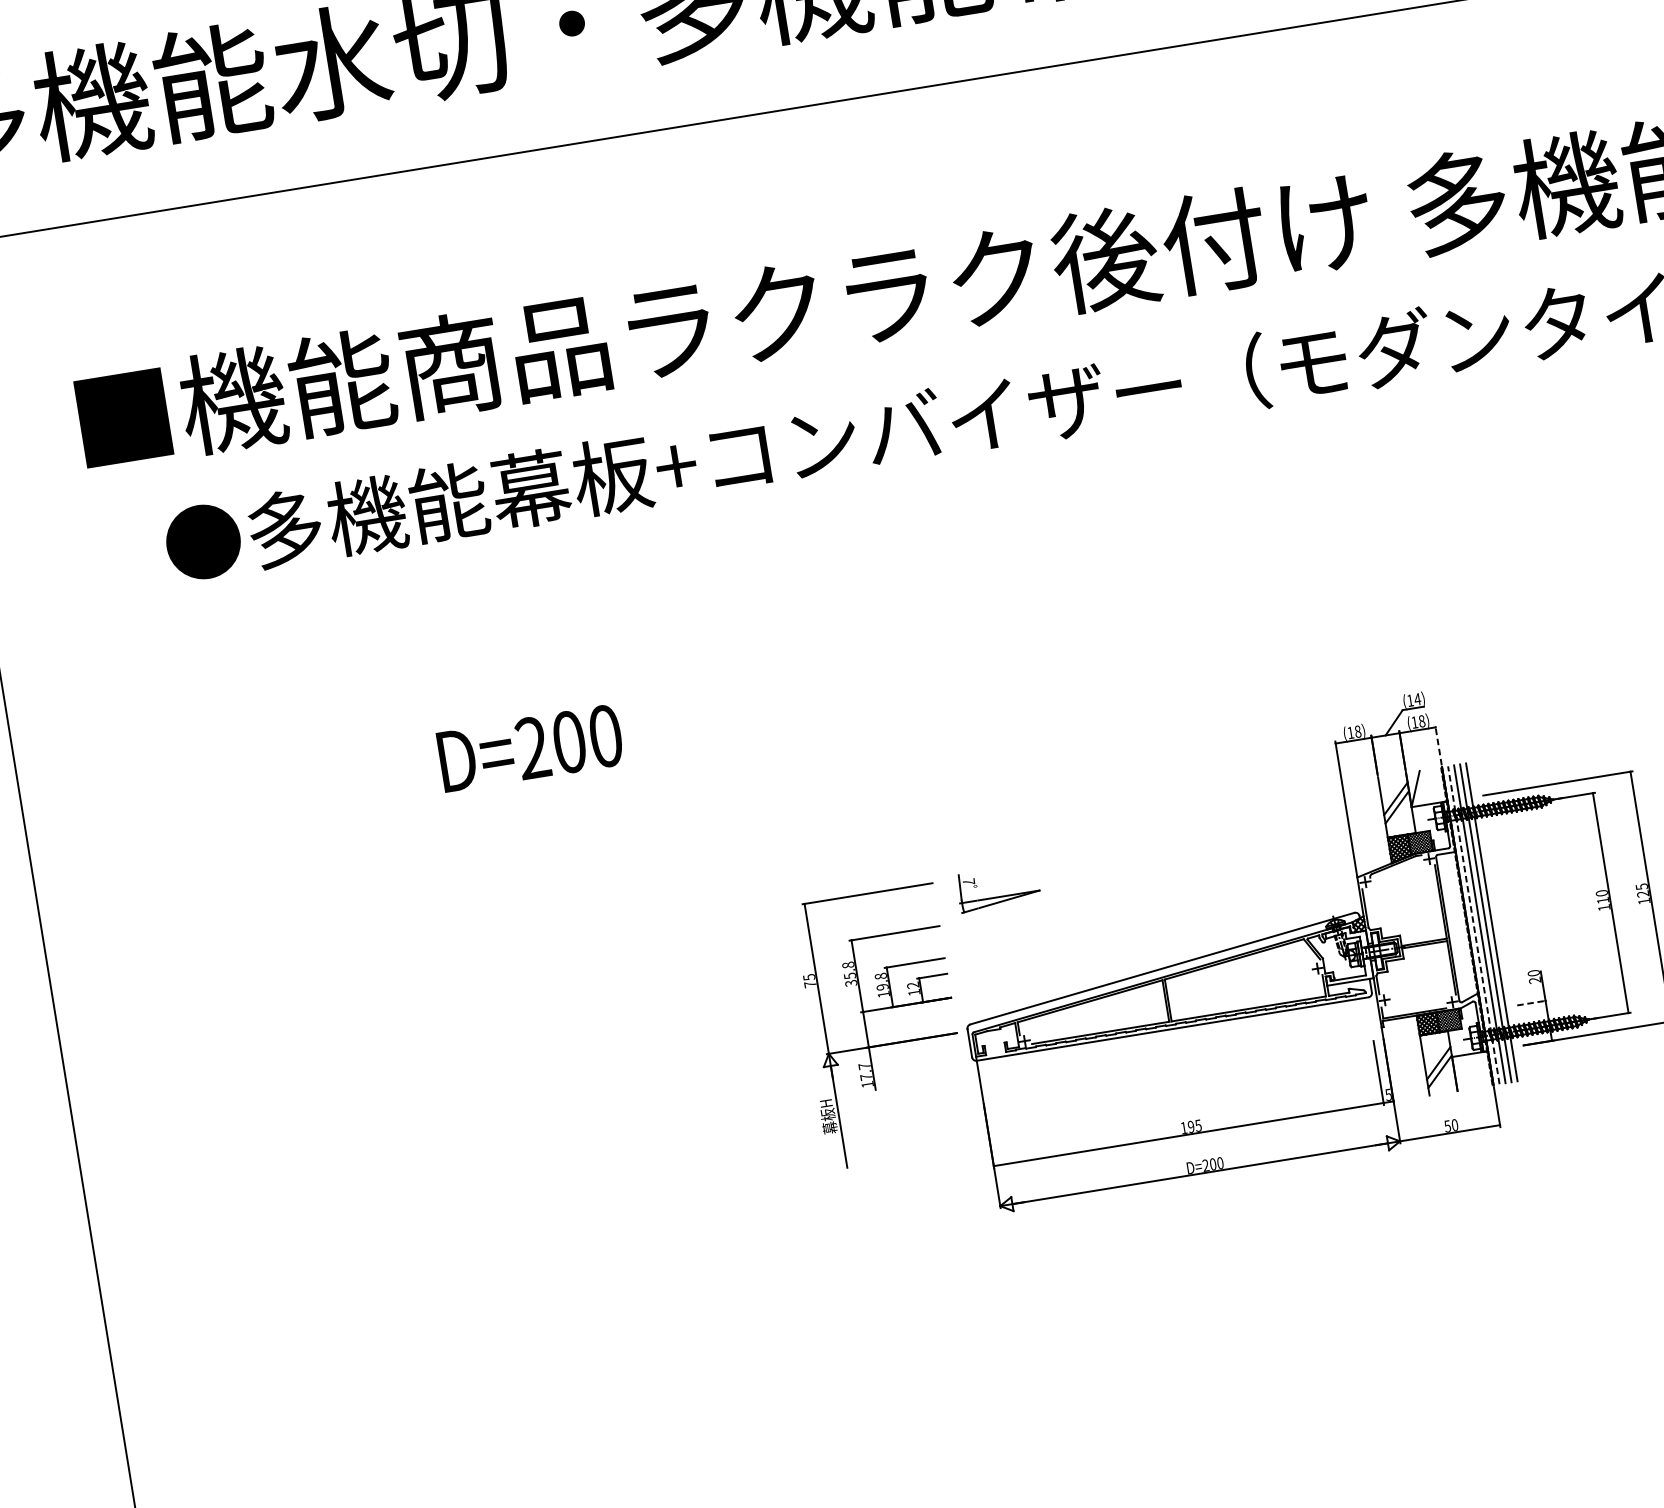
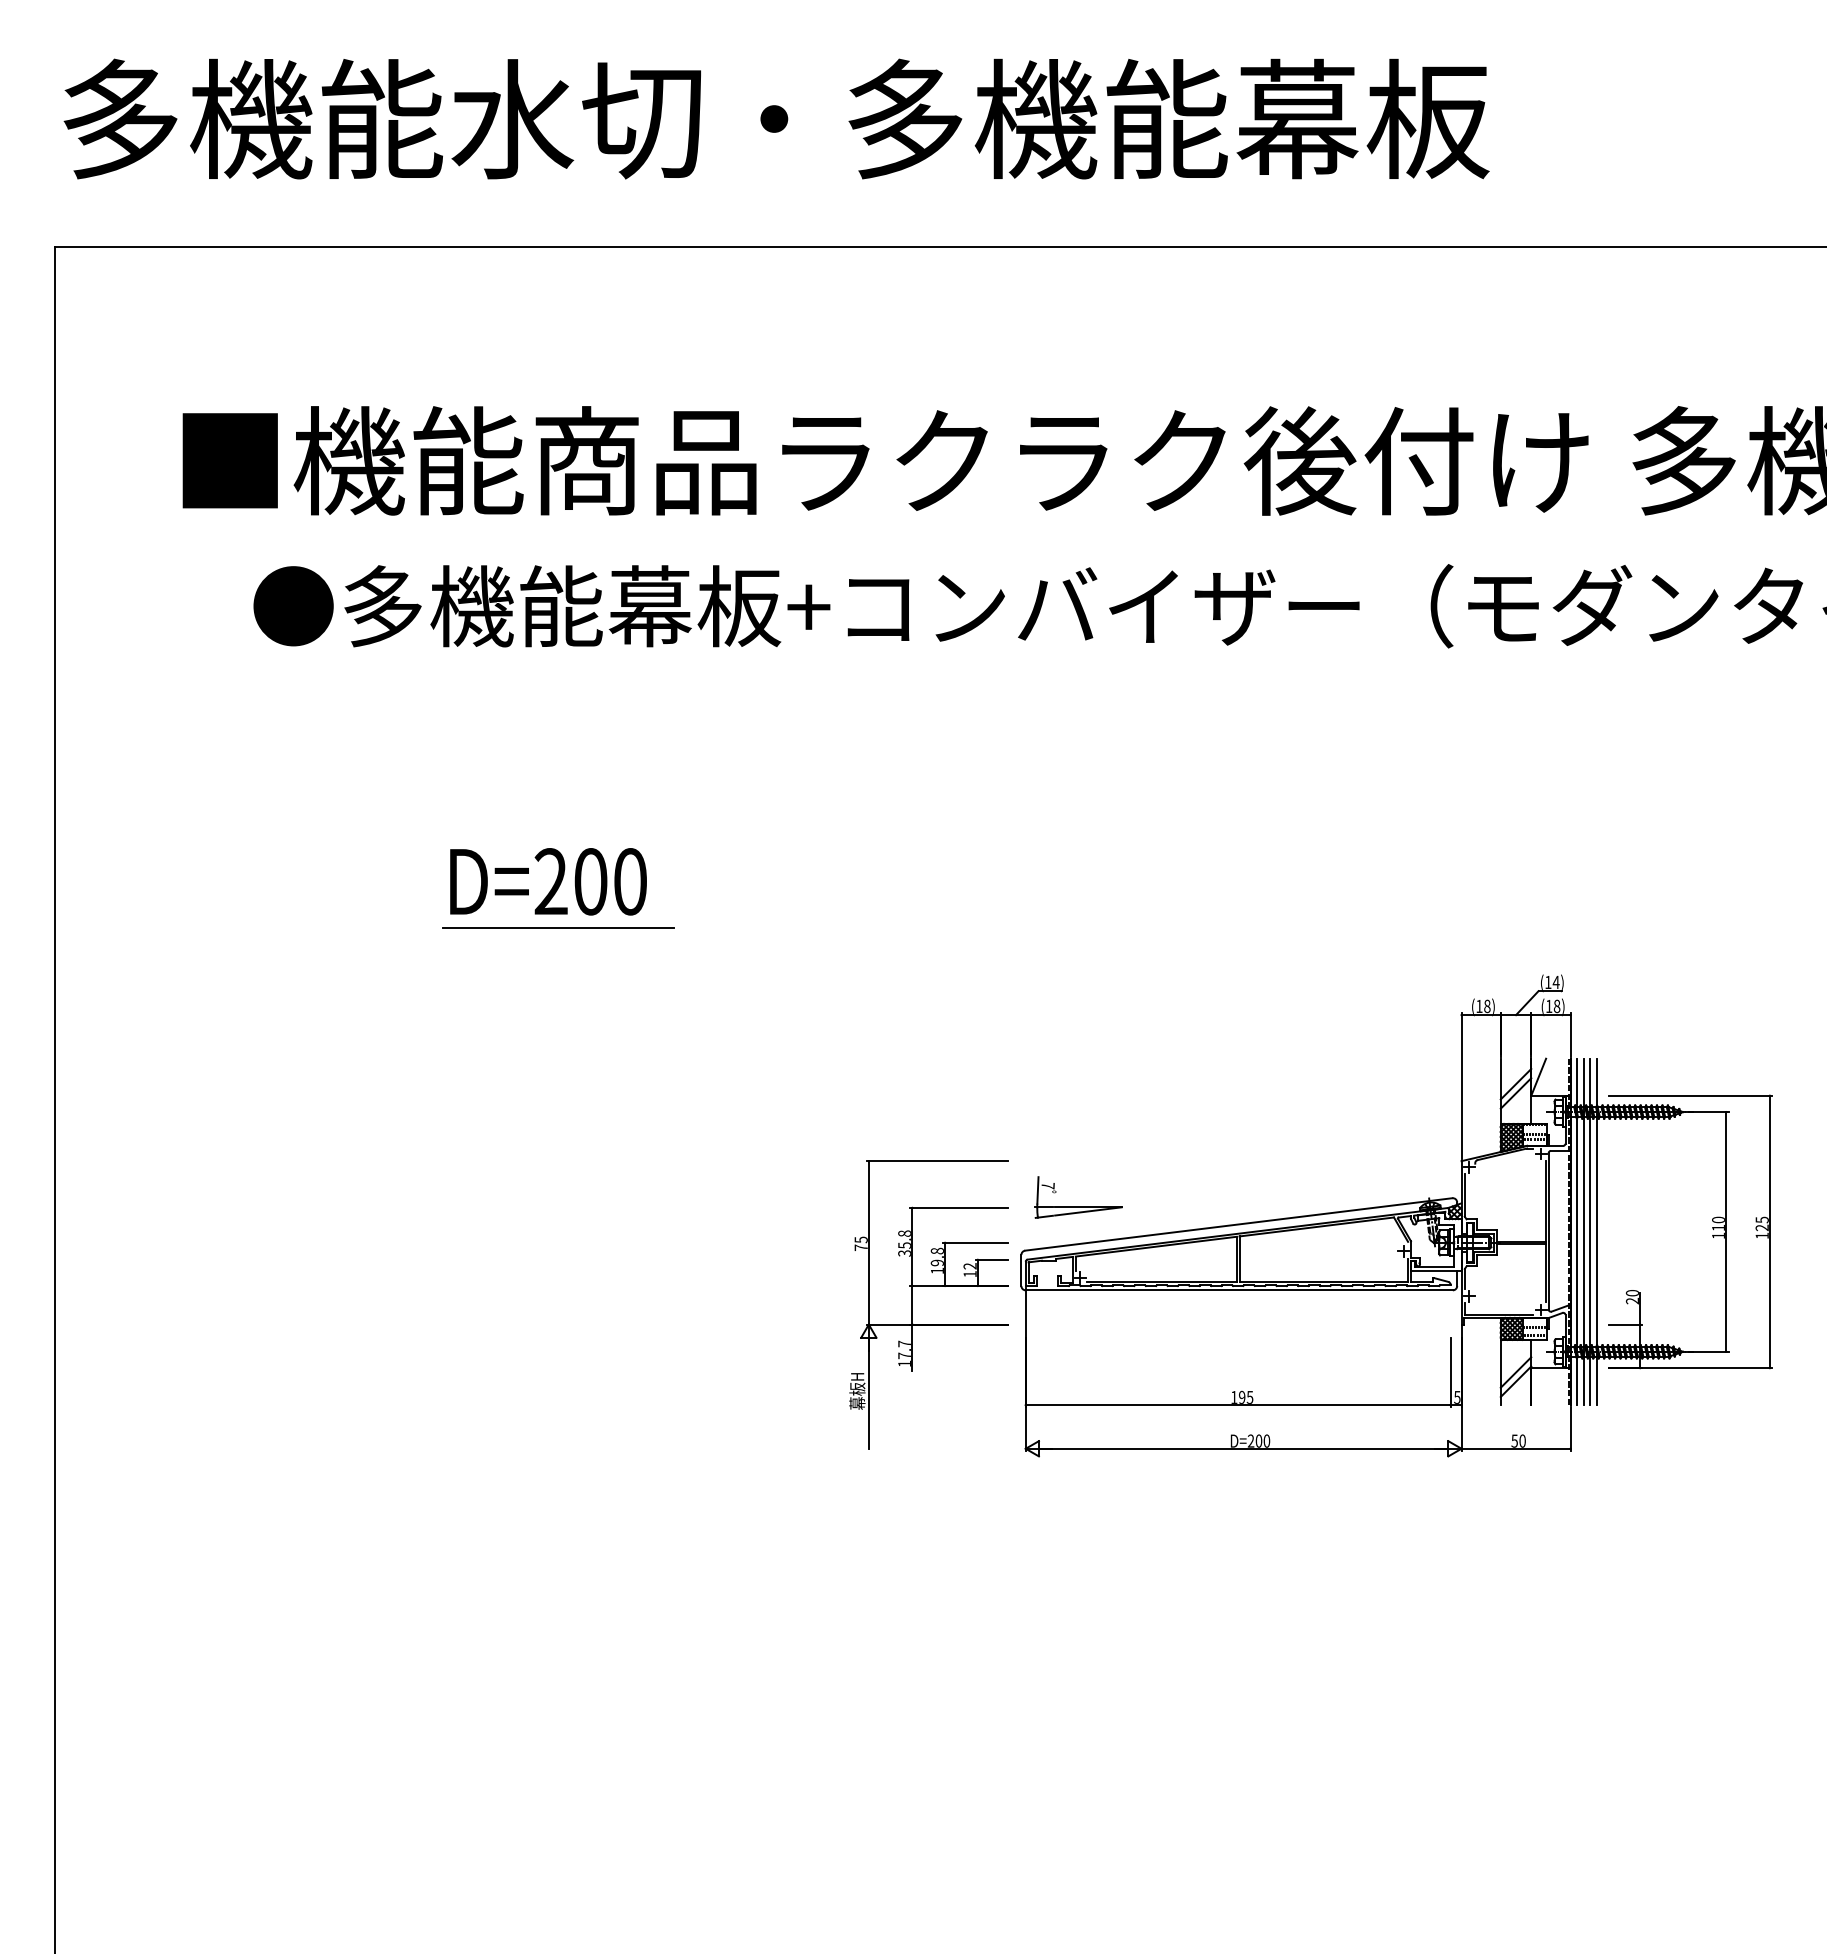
line: (1438, 745) -> (1570, 1034), dashed -> solid
text: (530, 748) -> (548, 881), moved
line: (493, 798) -> (557, 928), added
part: (999, 896) -> (1078, 1206), moved
line: (1474, 924) -> (1577, 1231), dashed -> solid
line: (1532, 1002) -> (1625, 1324), dashed -> solid
part: (865, 1028) -> (912, 1304), moved

